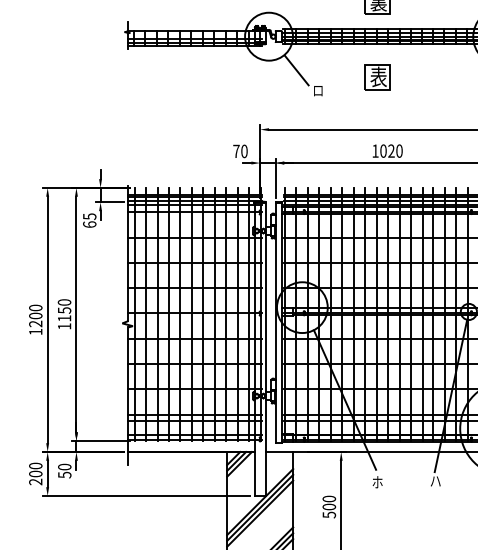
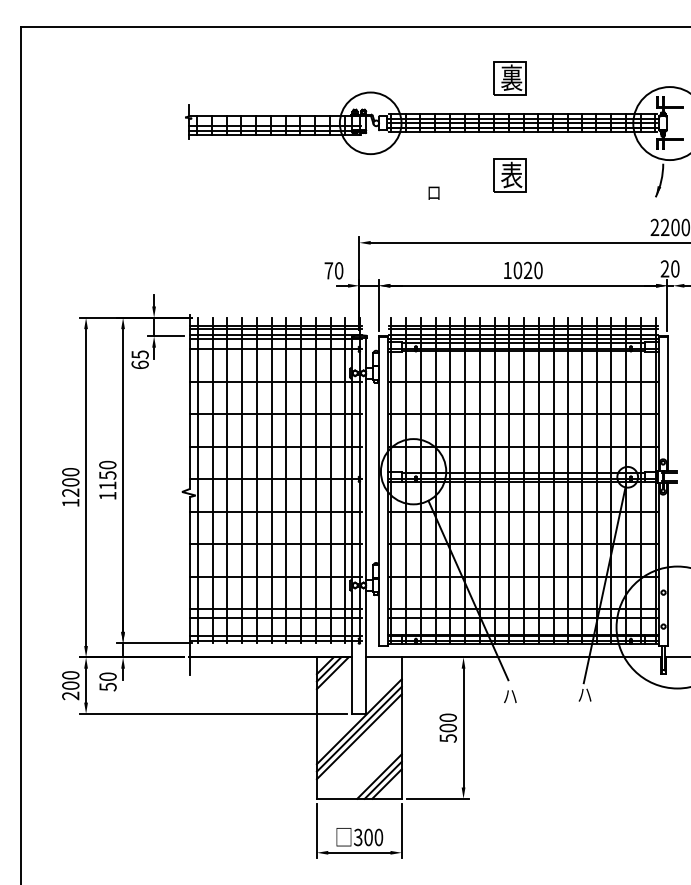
line: (296, 70) -> (405, 166), removed
text: (377, 481) -> (510, 695), ホ -> ハ

